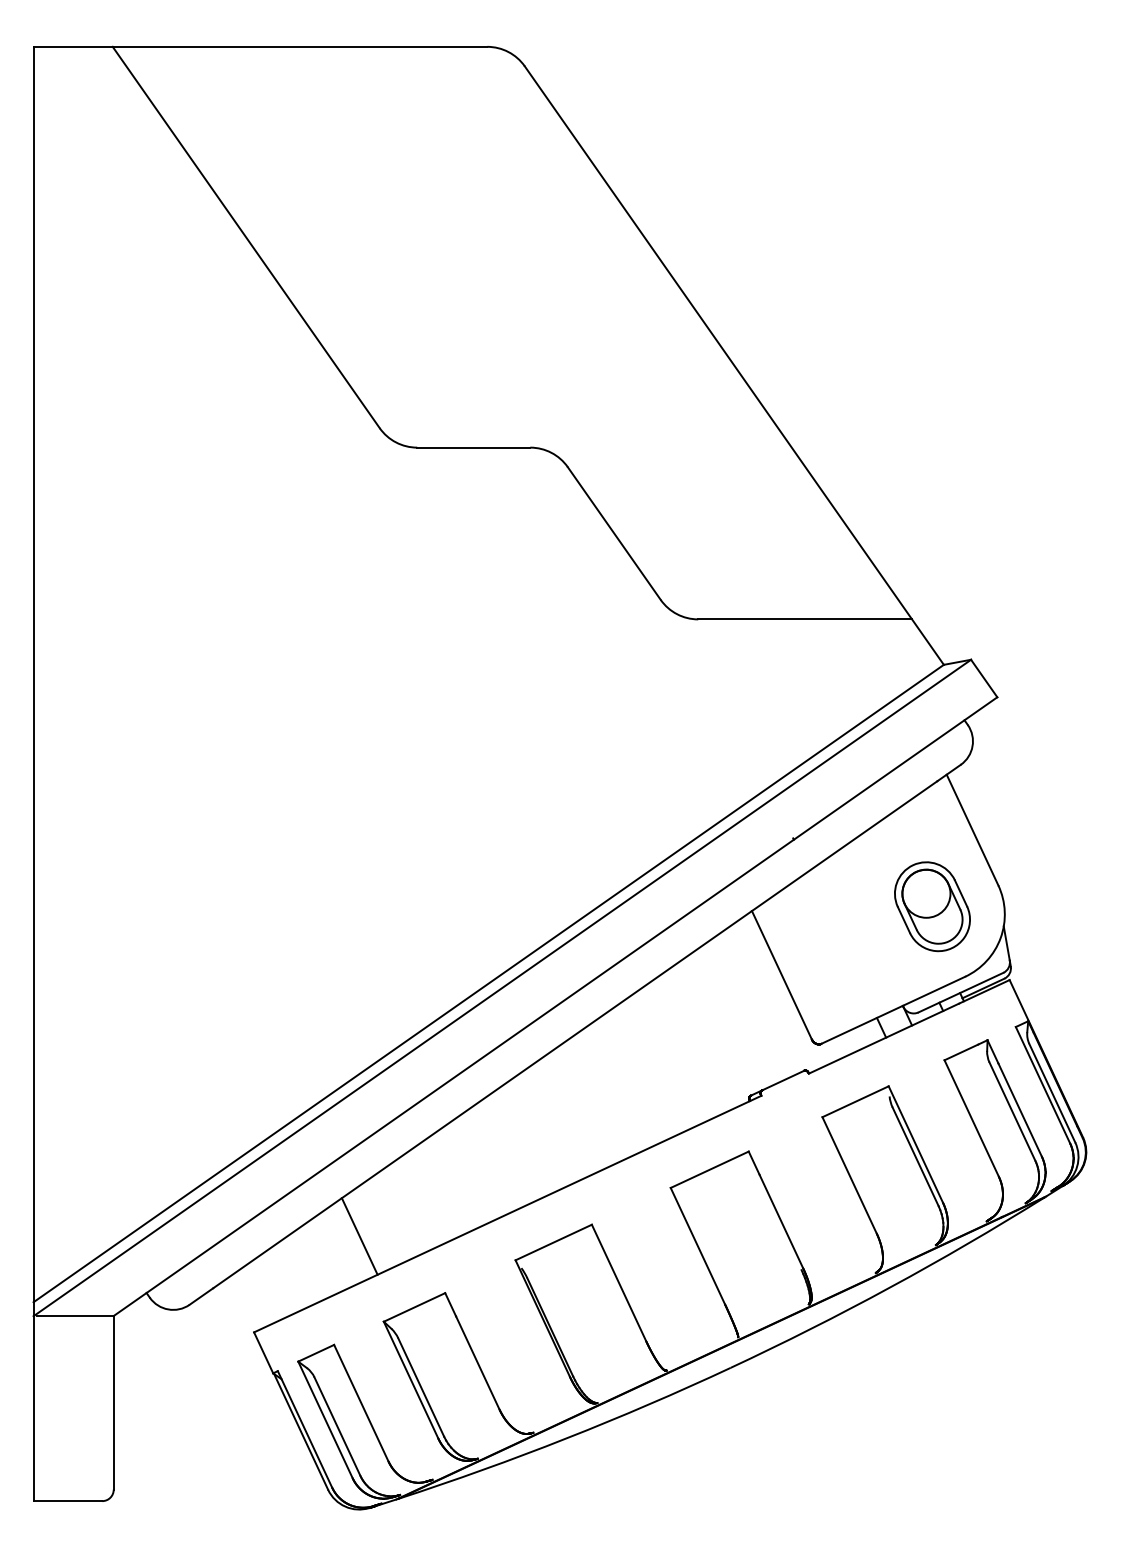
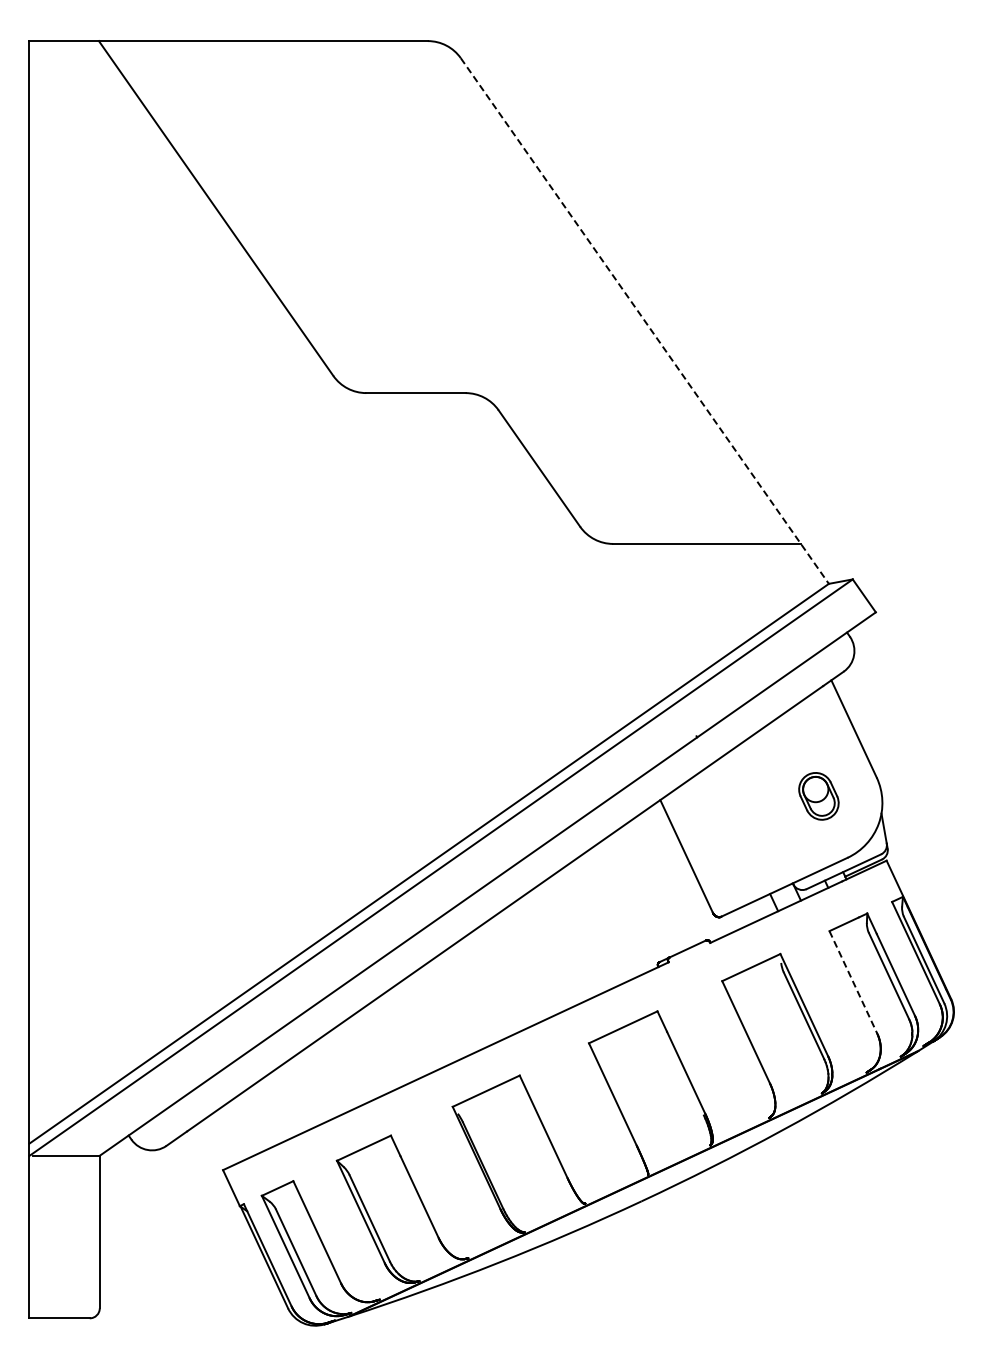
line: (733, 366) -> (644, 321), solid -> dashed
part: (932, 906) -> (818, 796), size x0.6
line: (971, 1118) -> (853, 982), solid -> dashed
line: (359, 1236) -> (315, 1085), removed

